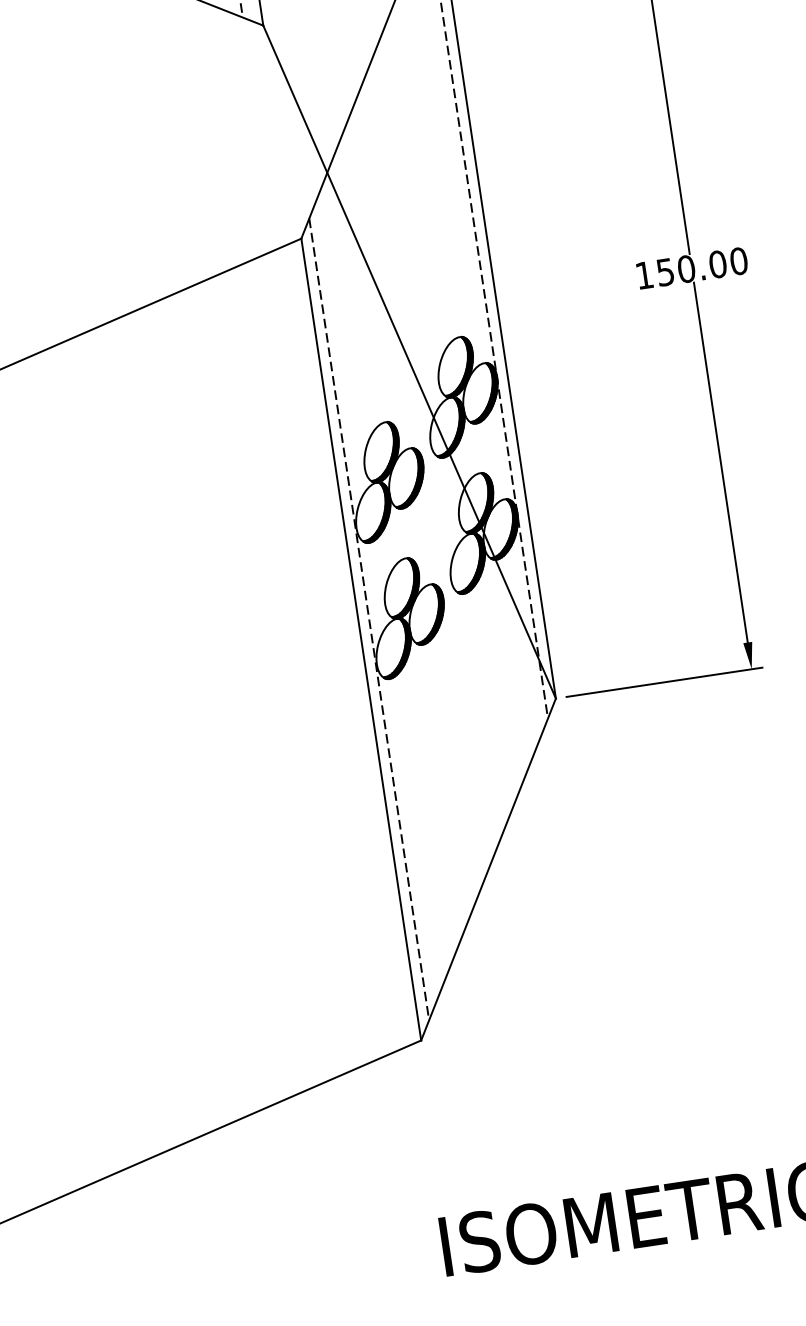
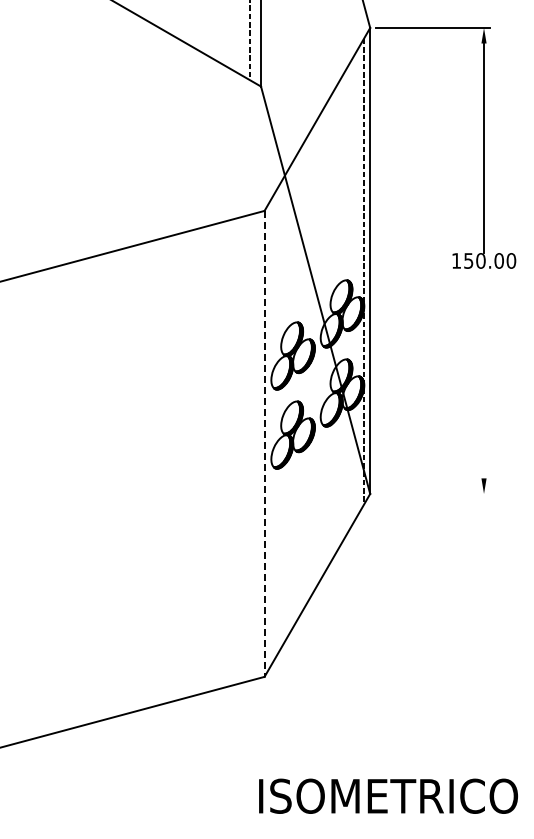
line: (721, 461) -> (484, 373), removed
line: (368, 620) -> (270, 433), removed
line: (361, 638) -> (264, 443), solid -> dashed
line: (664, 681) -> (433, 493), removed

